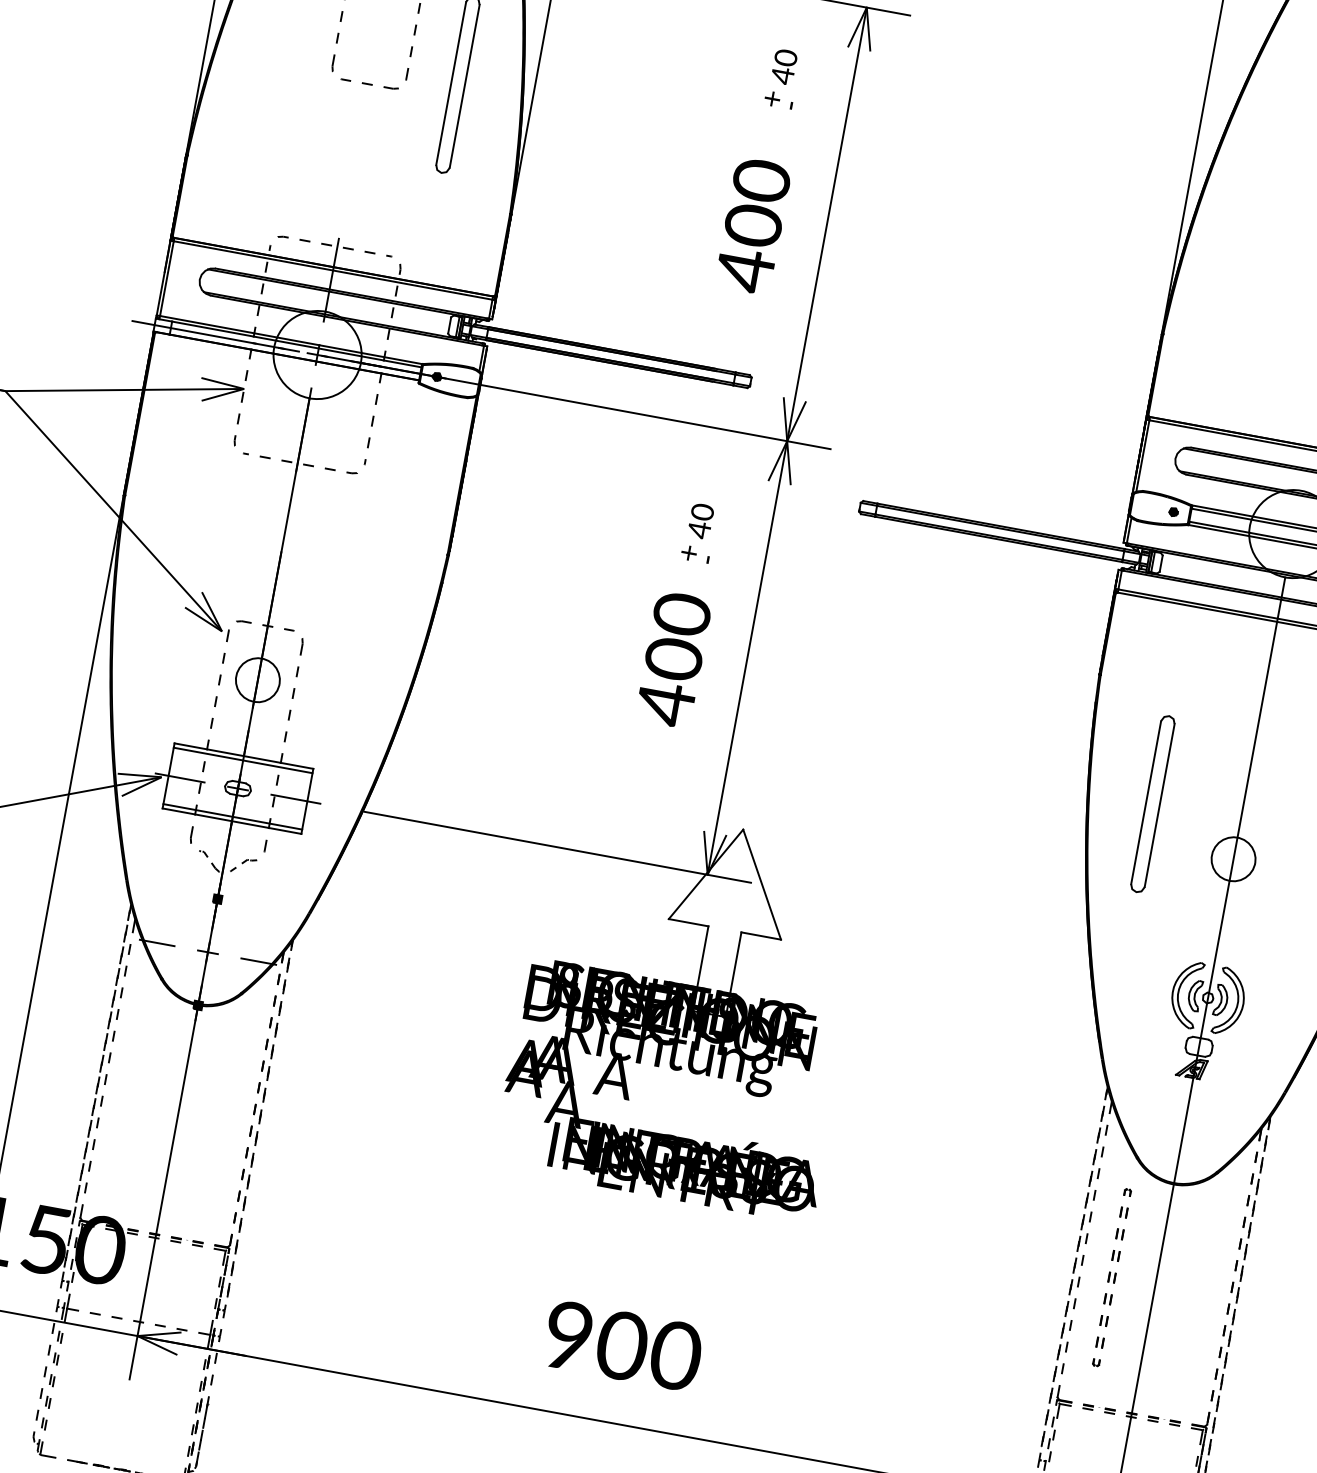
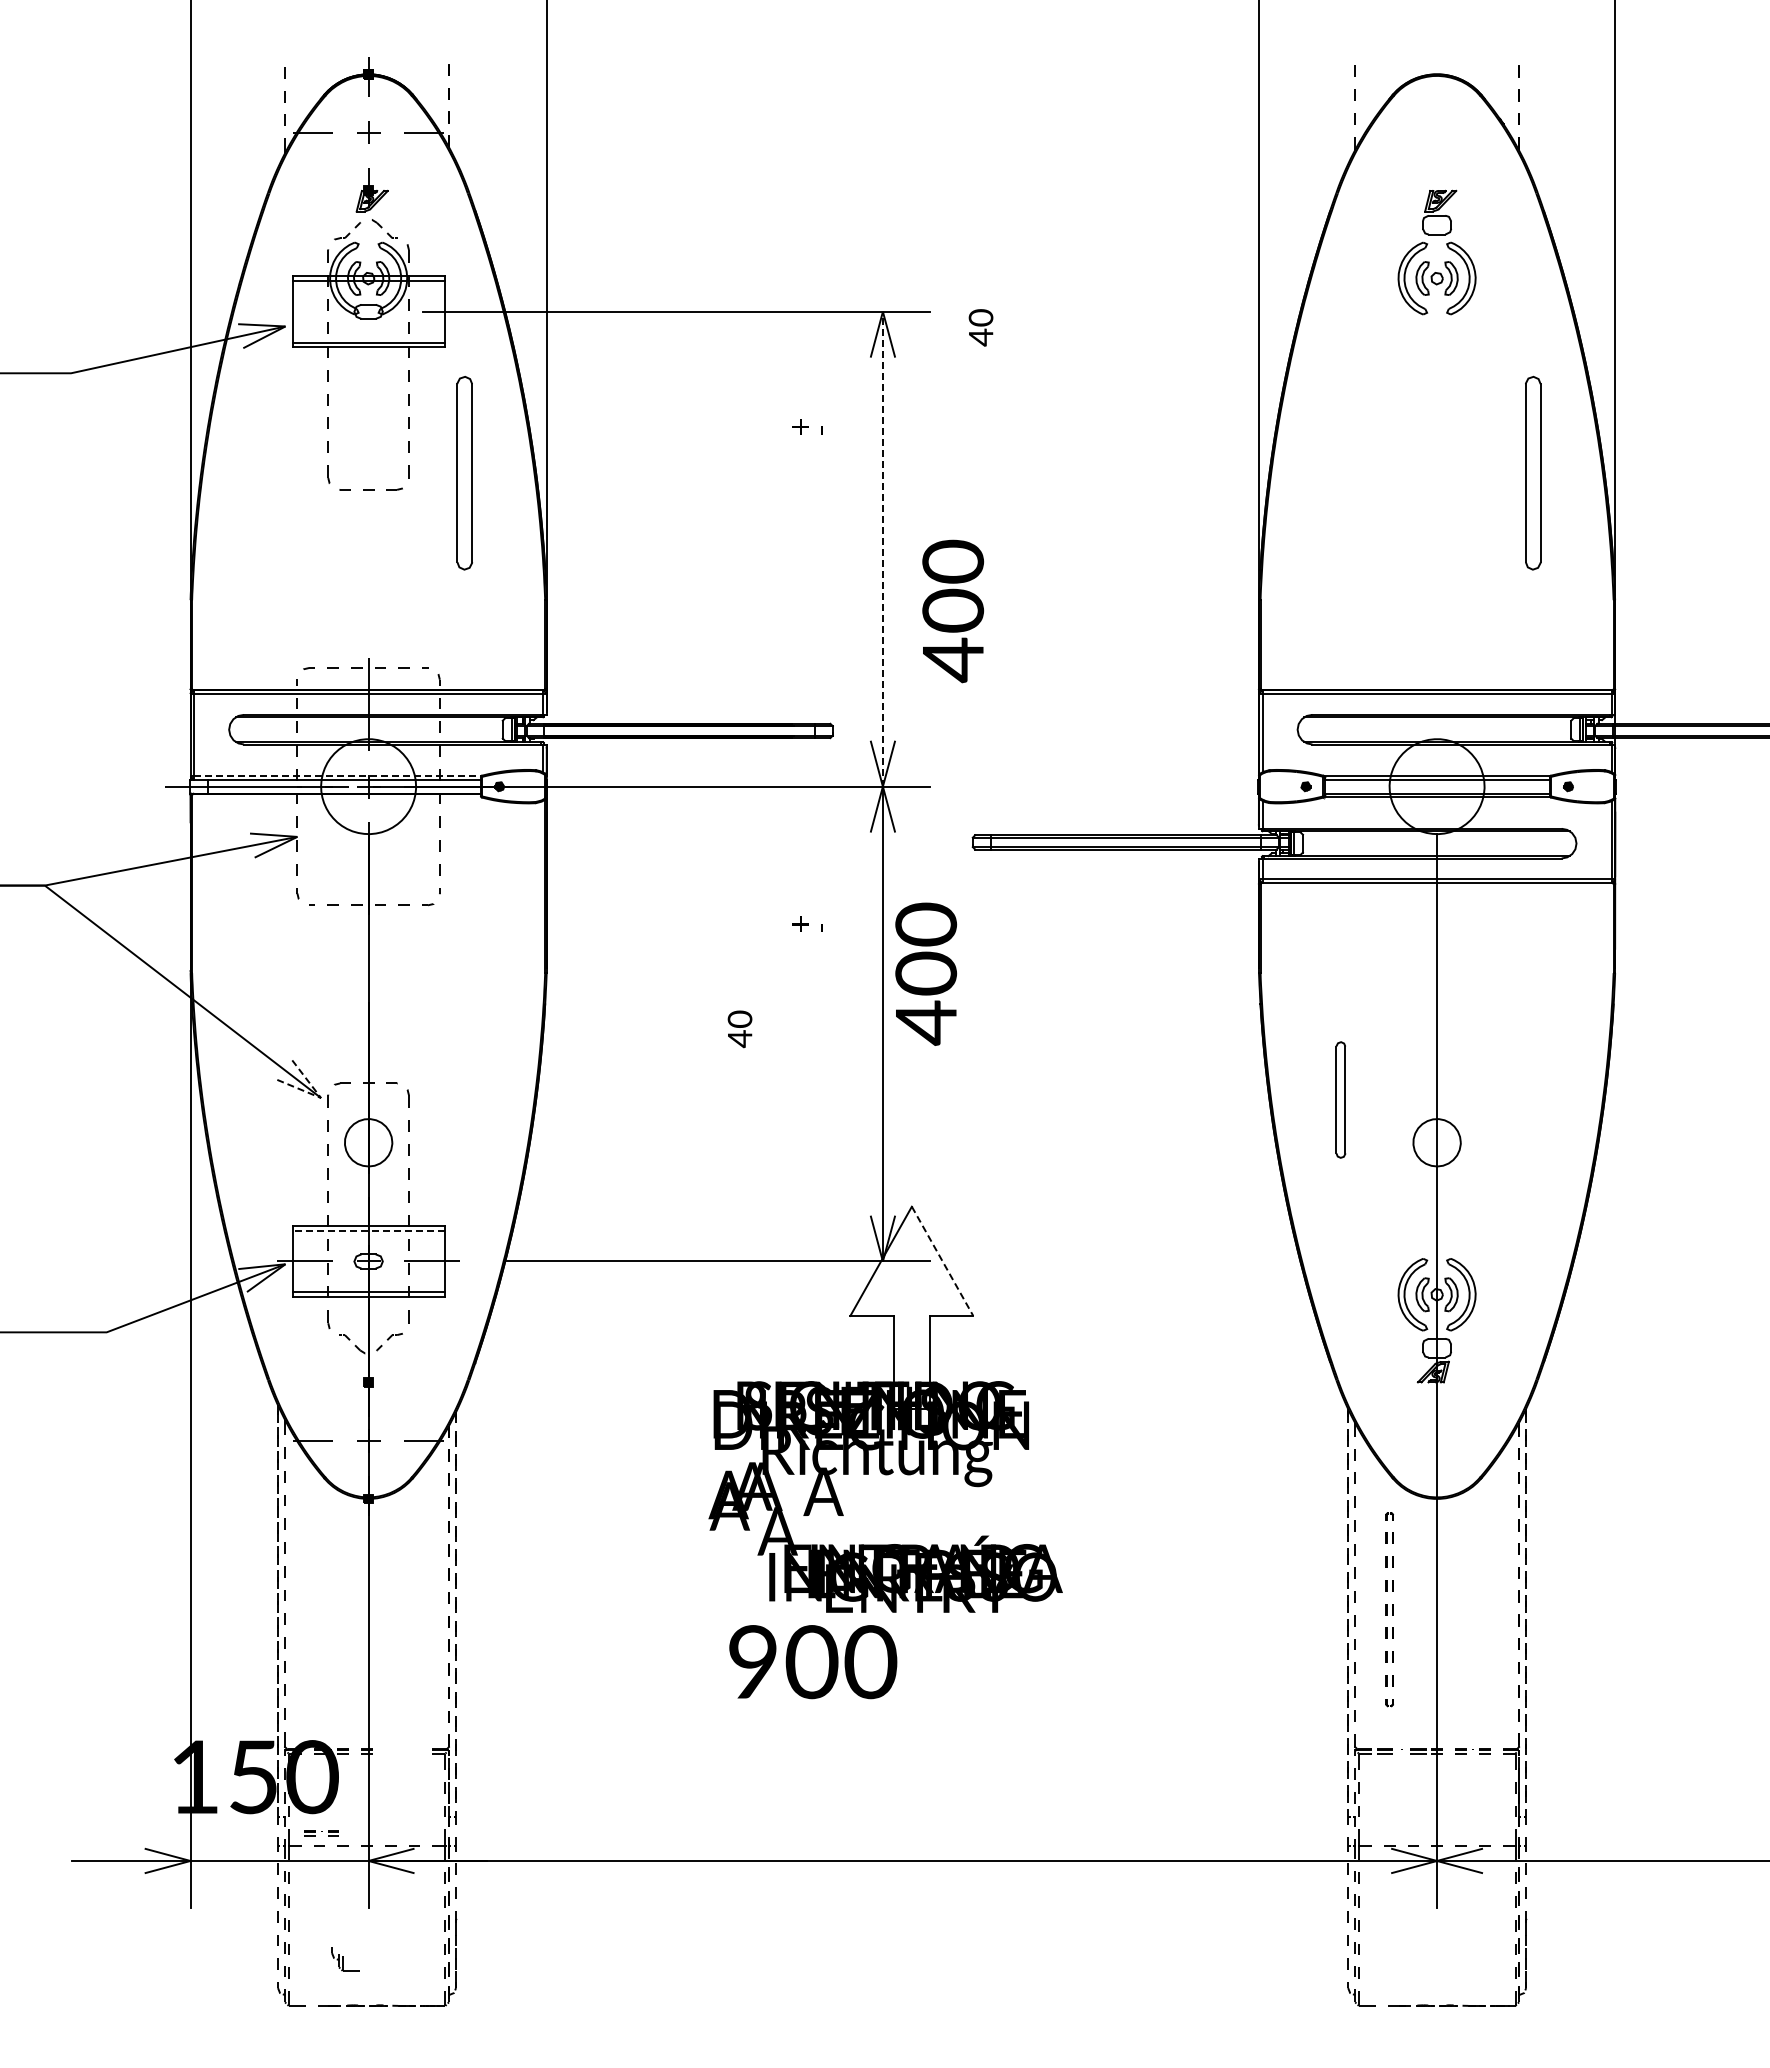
text: (783, 66) -> (980, 327), moved
line: (826, 223) -> (882, 548), solid -> dashed
text: (753, 226) -> (953, 611), moved
line: (291, 339) -> (337, 775), solid -> dashed
text: (700, 521) -> (739, 1029), moved
line: (222, 631) -> (321, 1098), solid -> dashed
text: (674, 659) -> (926, 973), moved
line: (243, 760) -> (368, 1230), solid -> dashed
part: (1152, 803) -> (1340, 1099), size x0.6
line: (762, 884) -> (942, 1261), solid -> dashed
part: (186, 1241) -> (321, 1833), moved
text: (623, 1346) -> (813, 1662), moved
part: (1099, 1409) -> (1401, 1751), size x1.4
part: (99, 1422) -> (345, 1959), added

